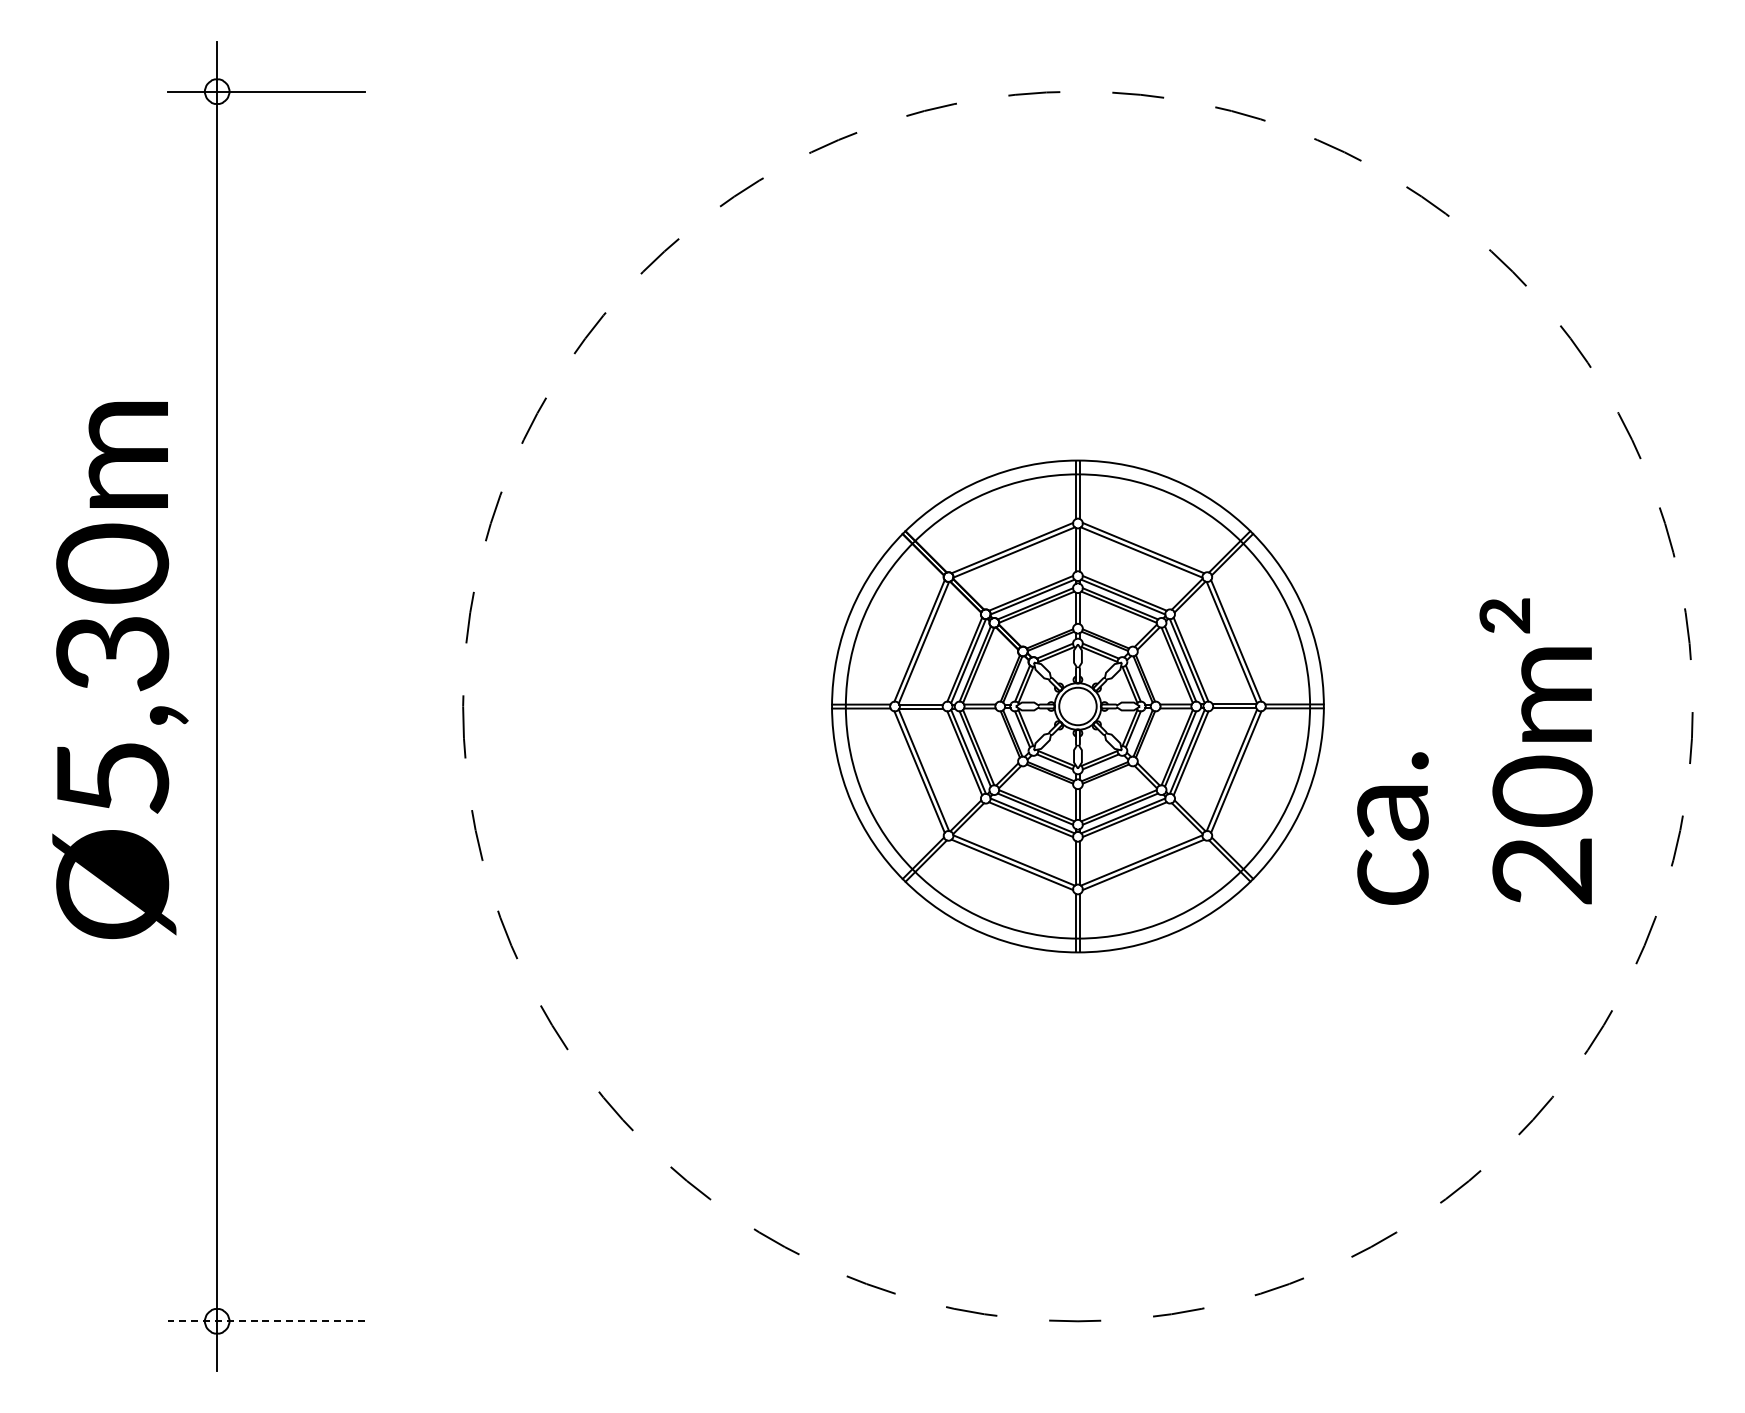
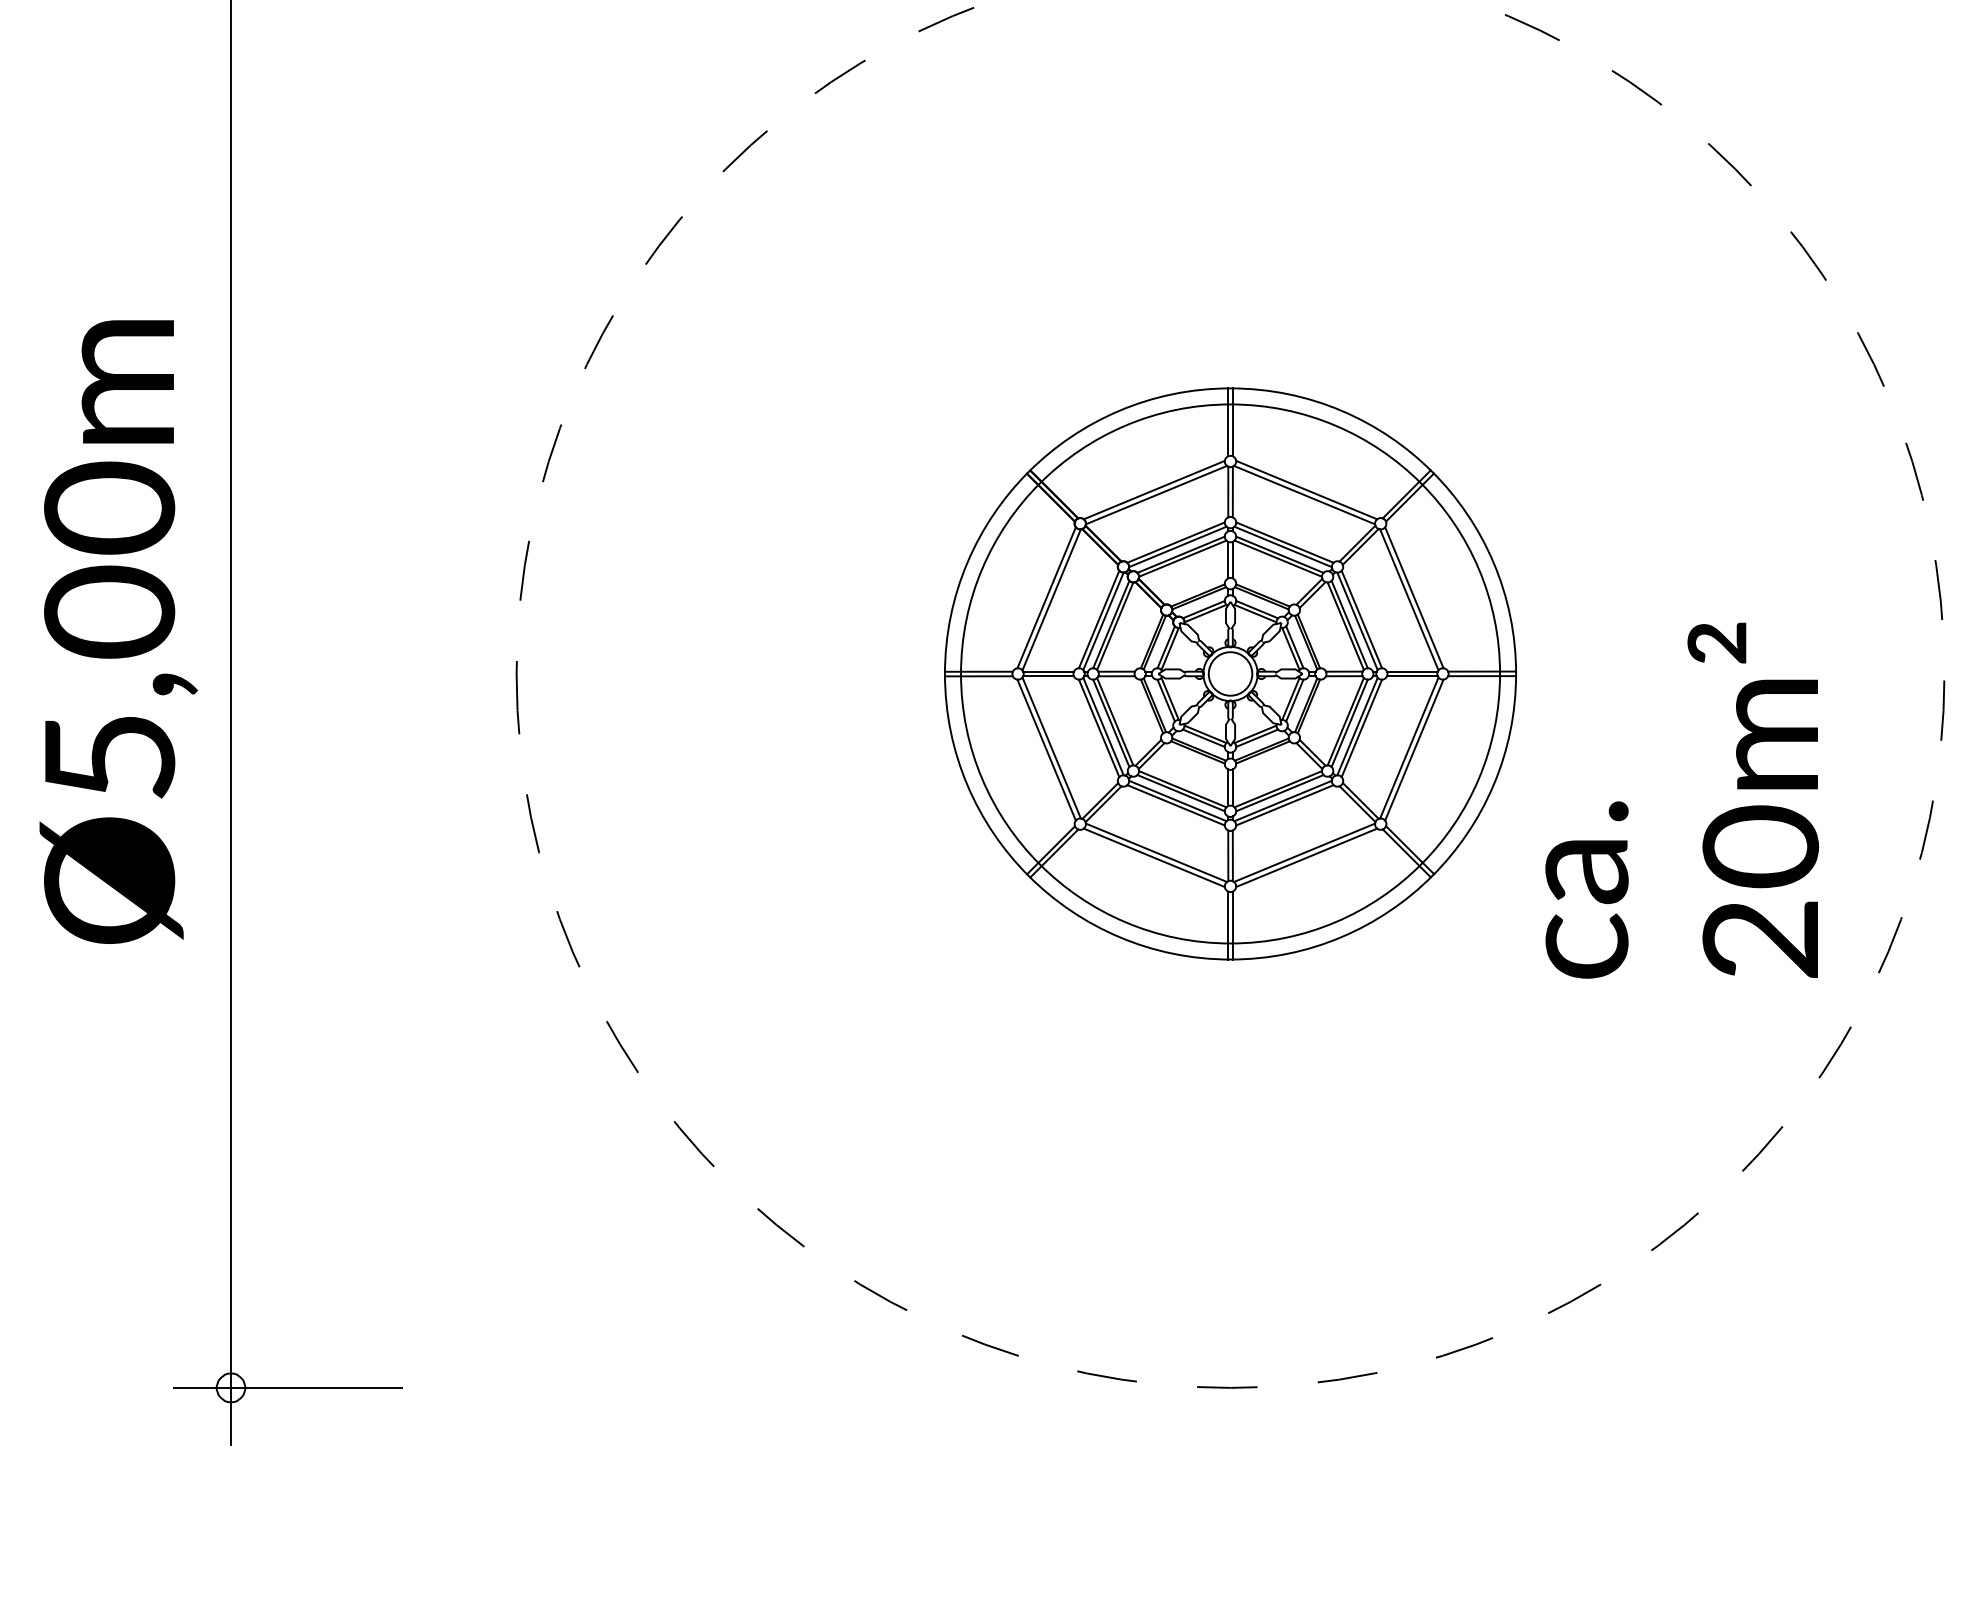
text: (112, 653) -> (109, 612), Ø5,30m -> Ø5,00m
text: (1474, 751) -> (1681, 800), moved
line: (265, 1321) -> (287, 1388), dashed -> solid

